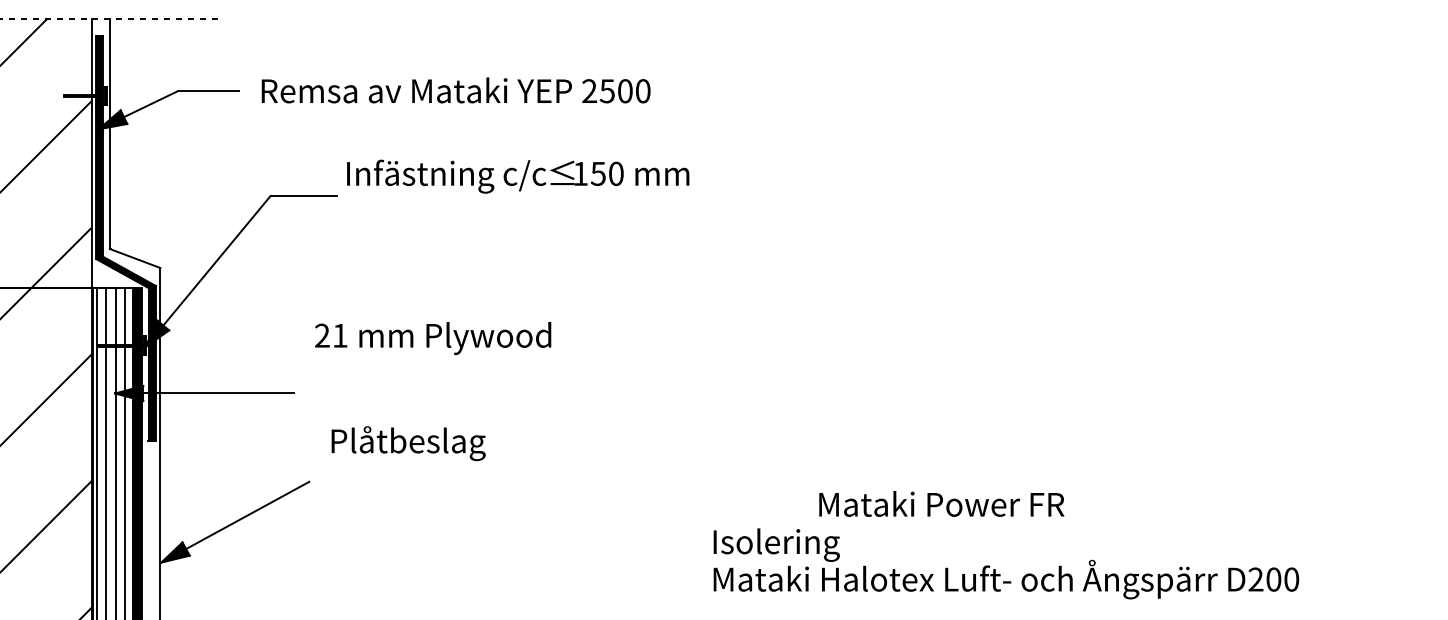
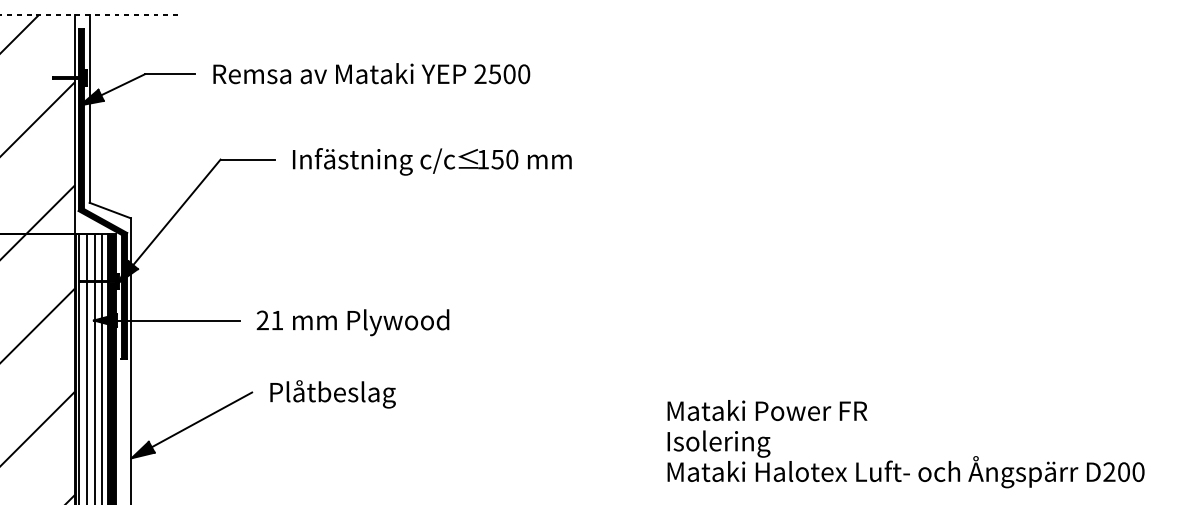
text: (518, 176) -> (432, 161), moved
text: (432, 338) -> (352, 322), moved
text: (407, 443) -> (332, 394), moved
text: (1005, 564) -> (905, 459), moved

